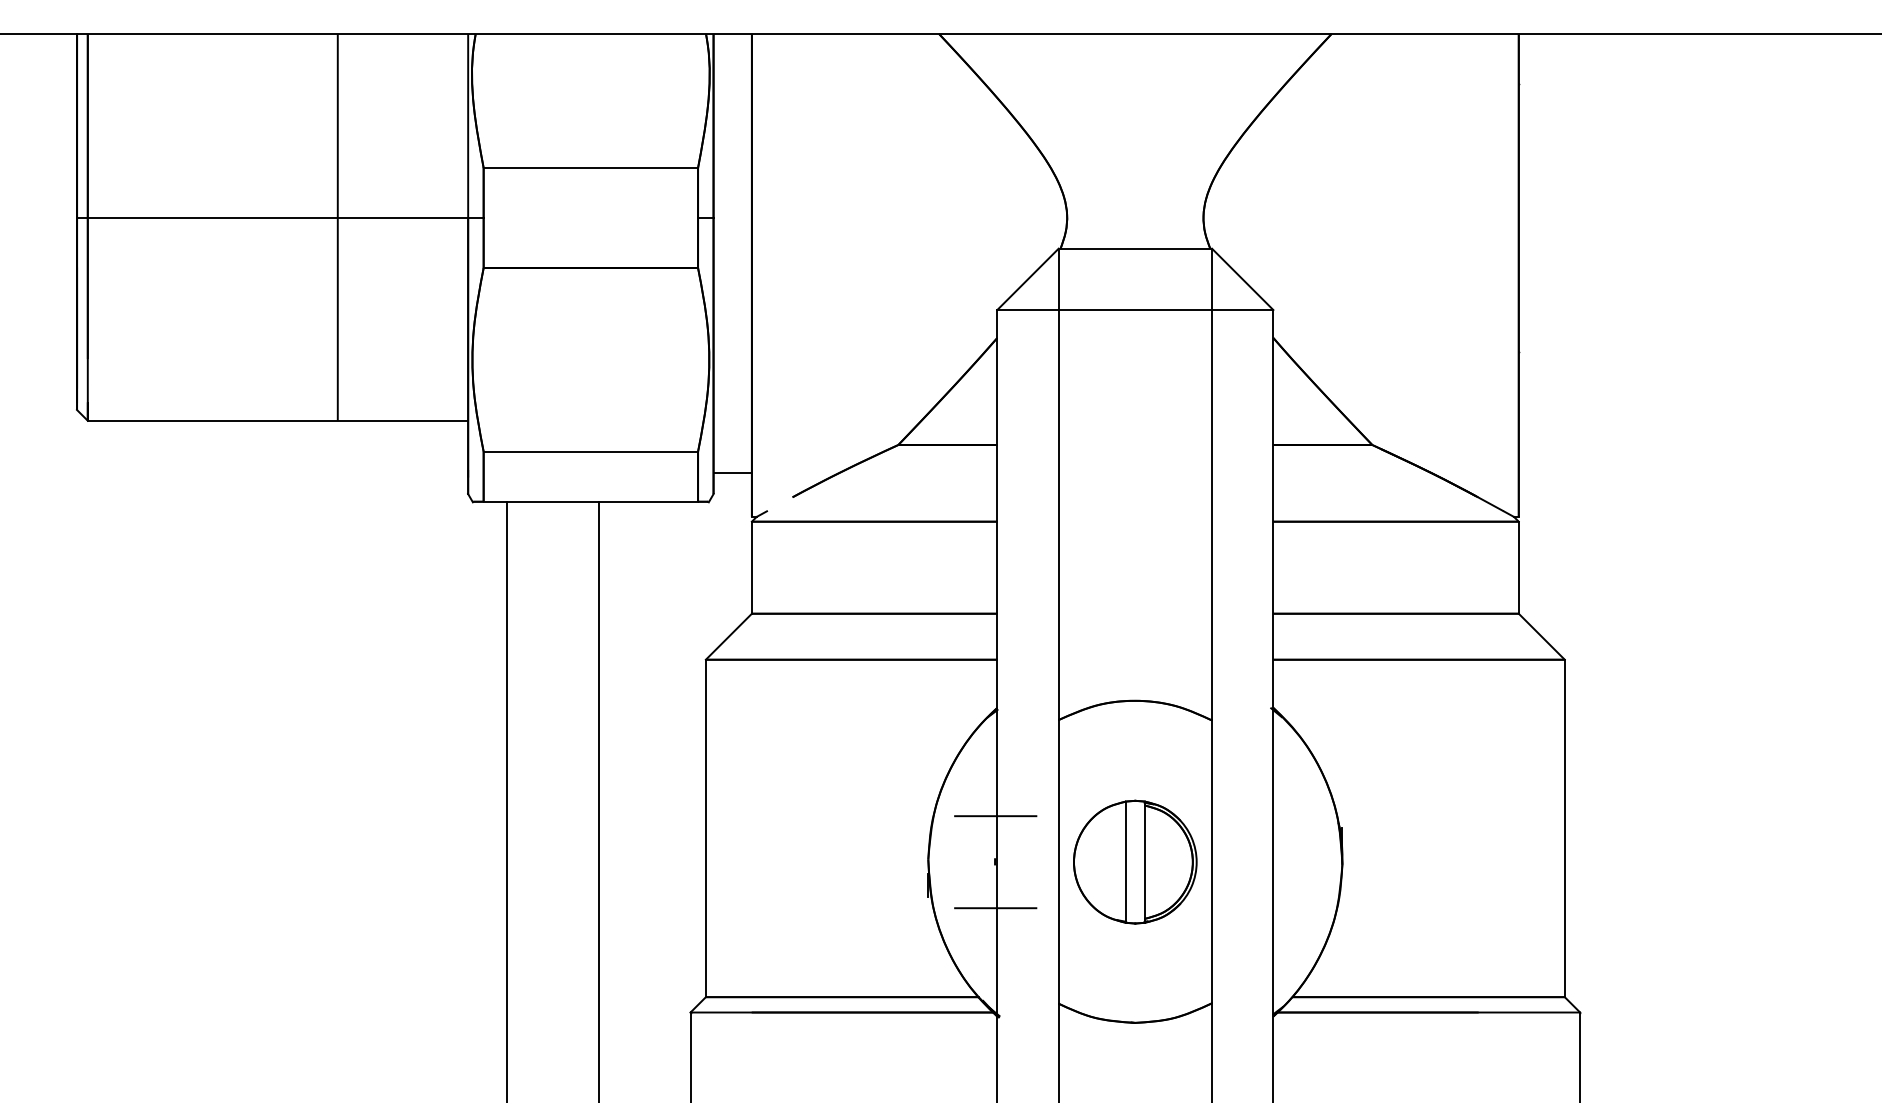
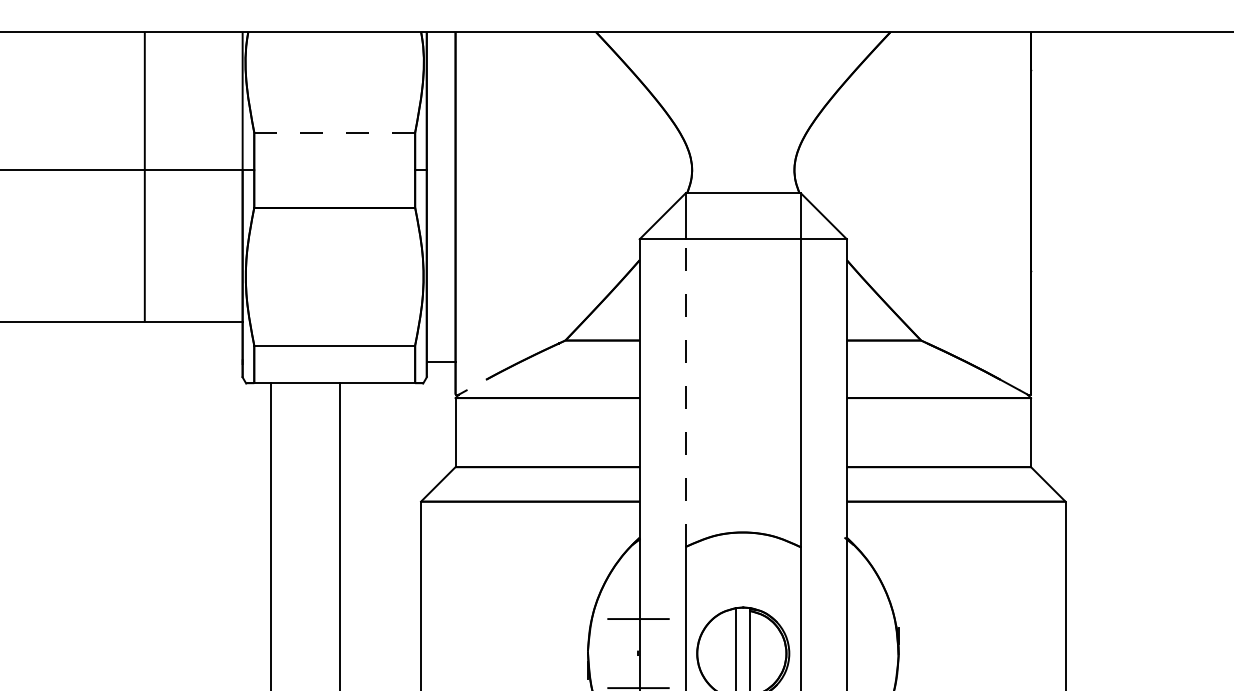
line: (590, 167) -> (334, 132), solid -> dashed
line: (1058, 514) -> (685, 392), solid -> dashed

